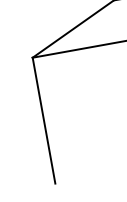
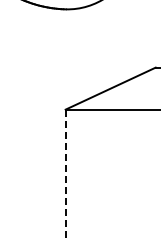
line: (43, 120) -> (65, 173), solid -> dashed

